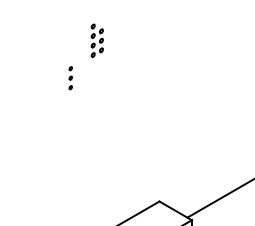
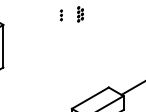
part: (68, 78) -> (60, 15), moved

